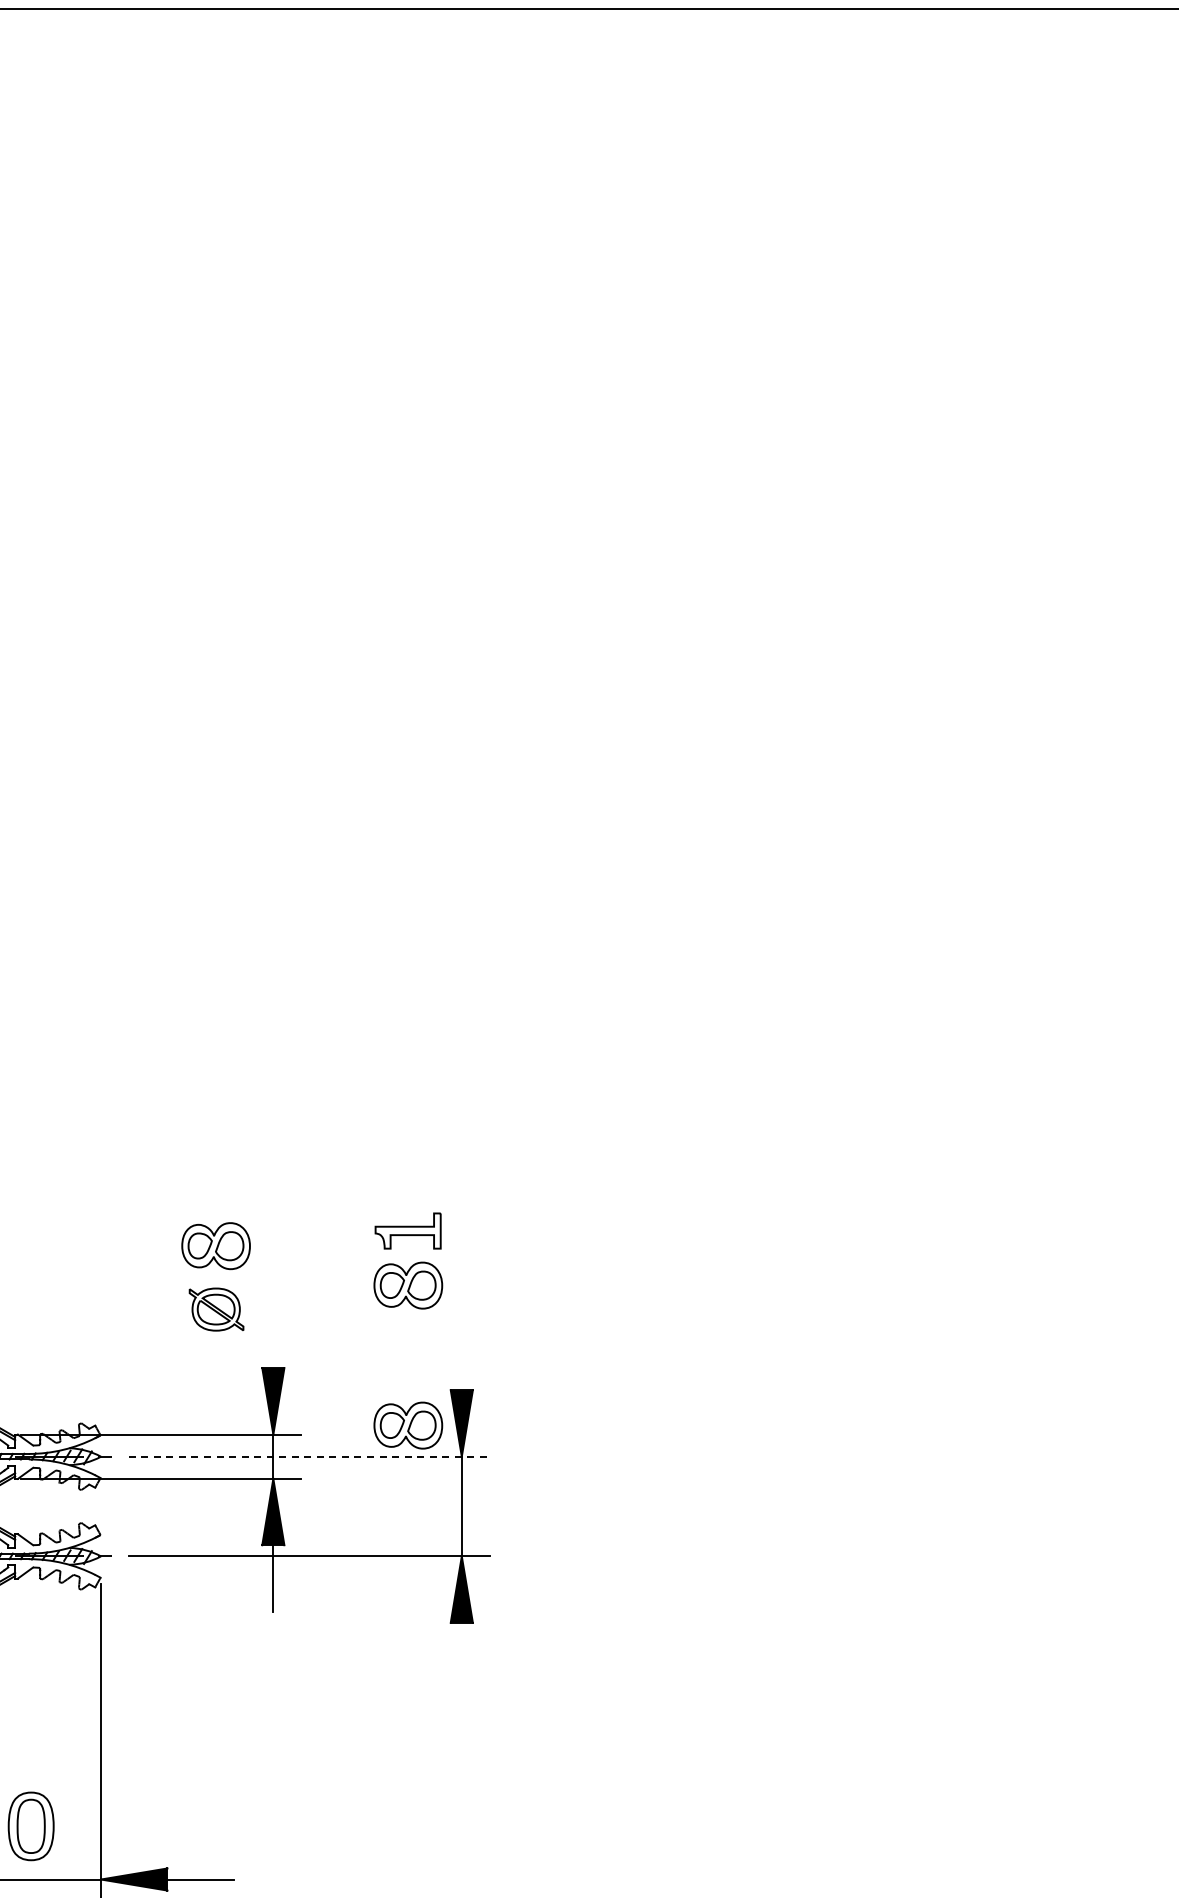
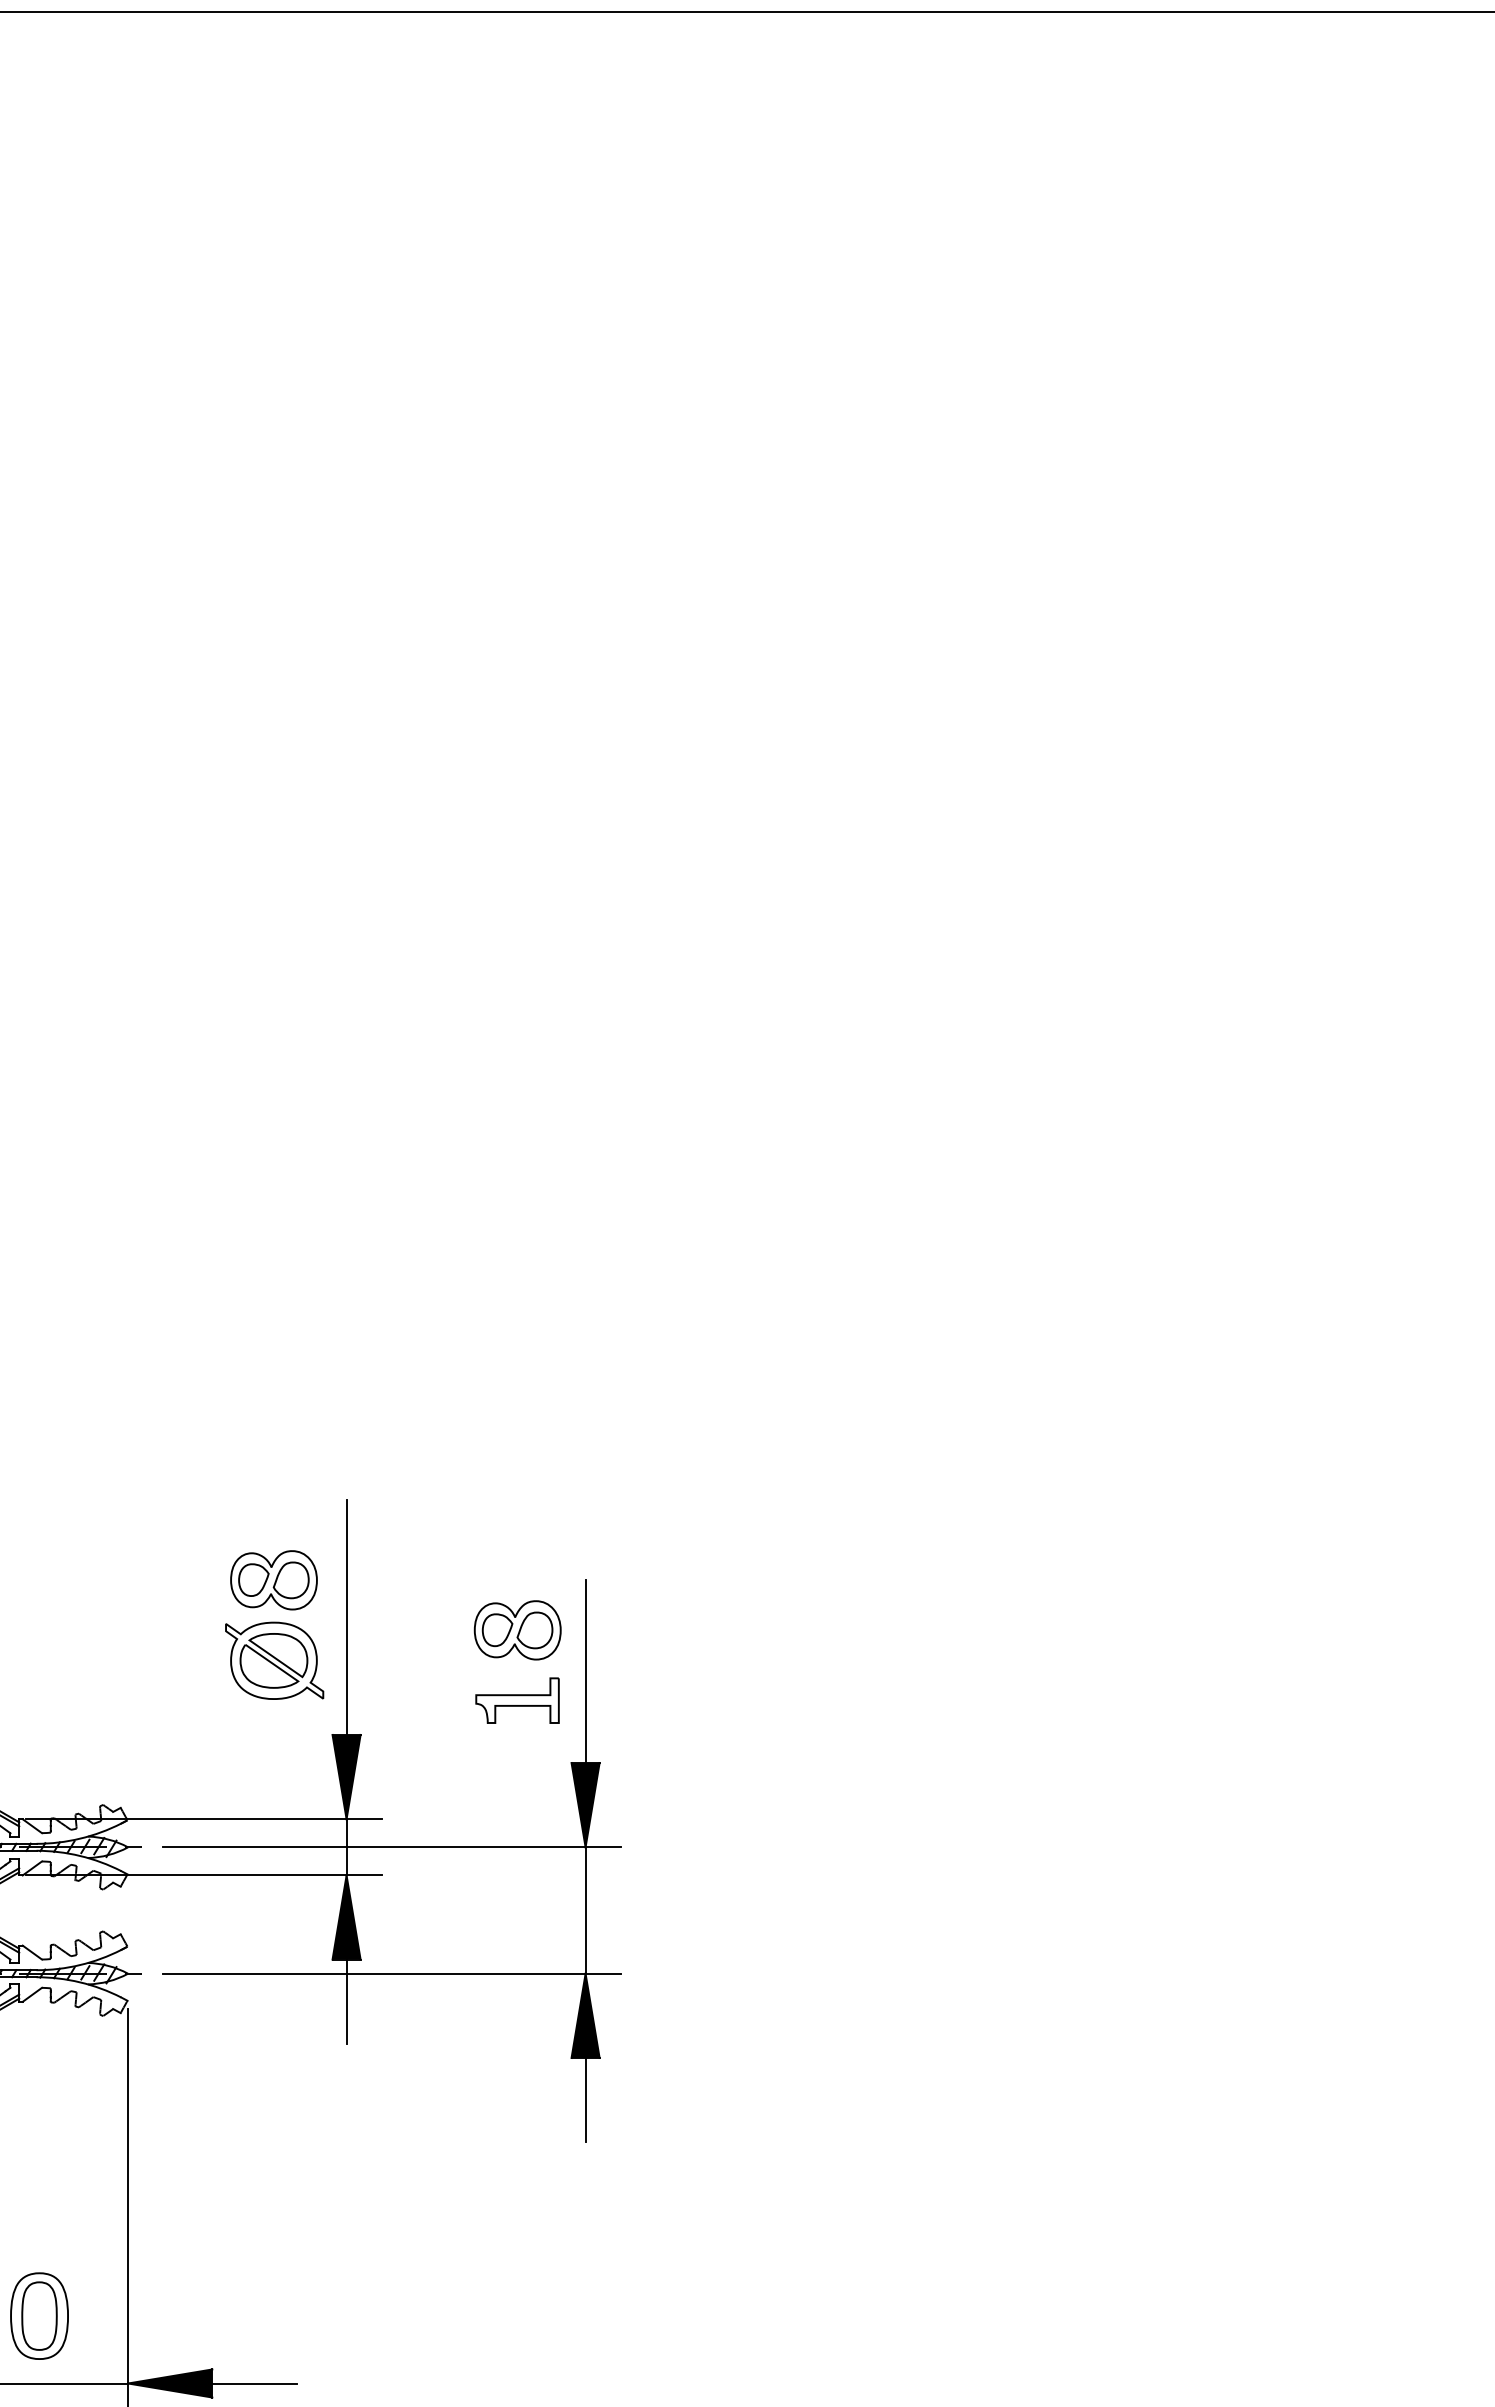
part: (407, 1230) -> (516, 1699), moved
line: (273, 1275) -> (346, 1617), added
part: (216, 1309) -> (274, 1660), size x1.43
line: (461, 1317) -> (585, 1670), added
part: (408, 1425) -> (517, 1807), removed
line: (309, 1456) -> (392, 1847), dashed -> solid
line: (461, 1655) -> (585, 2099), added

